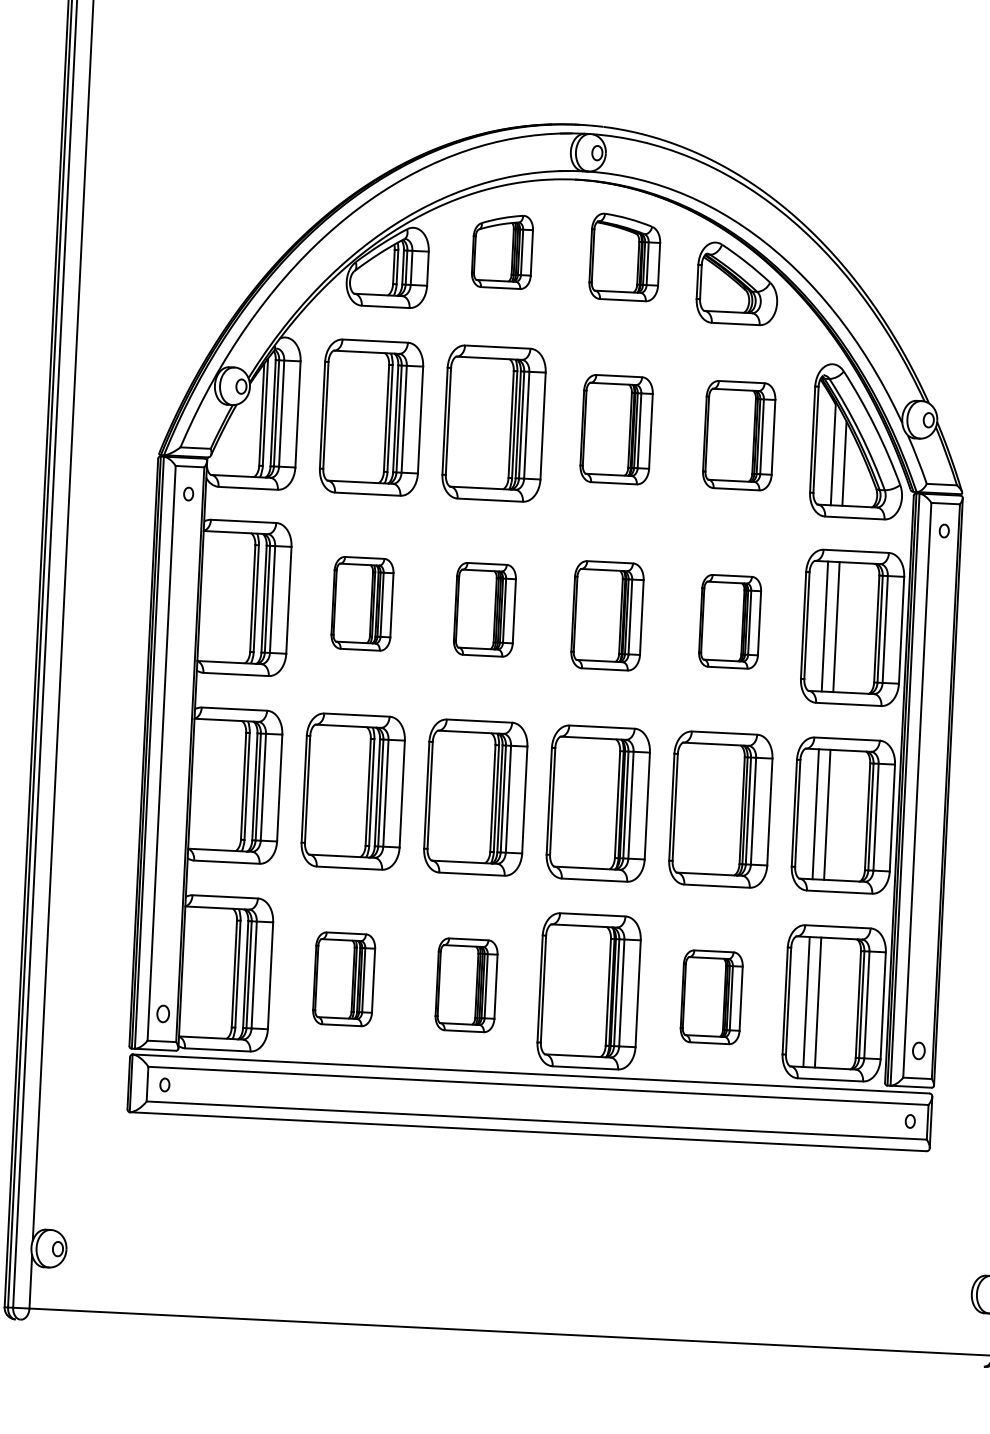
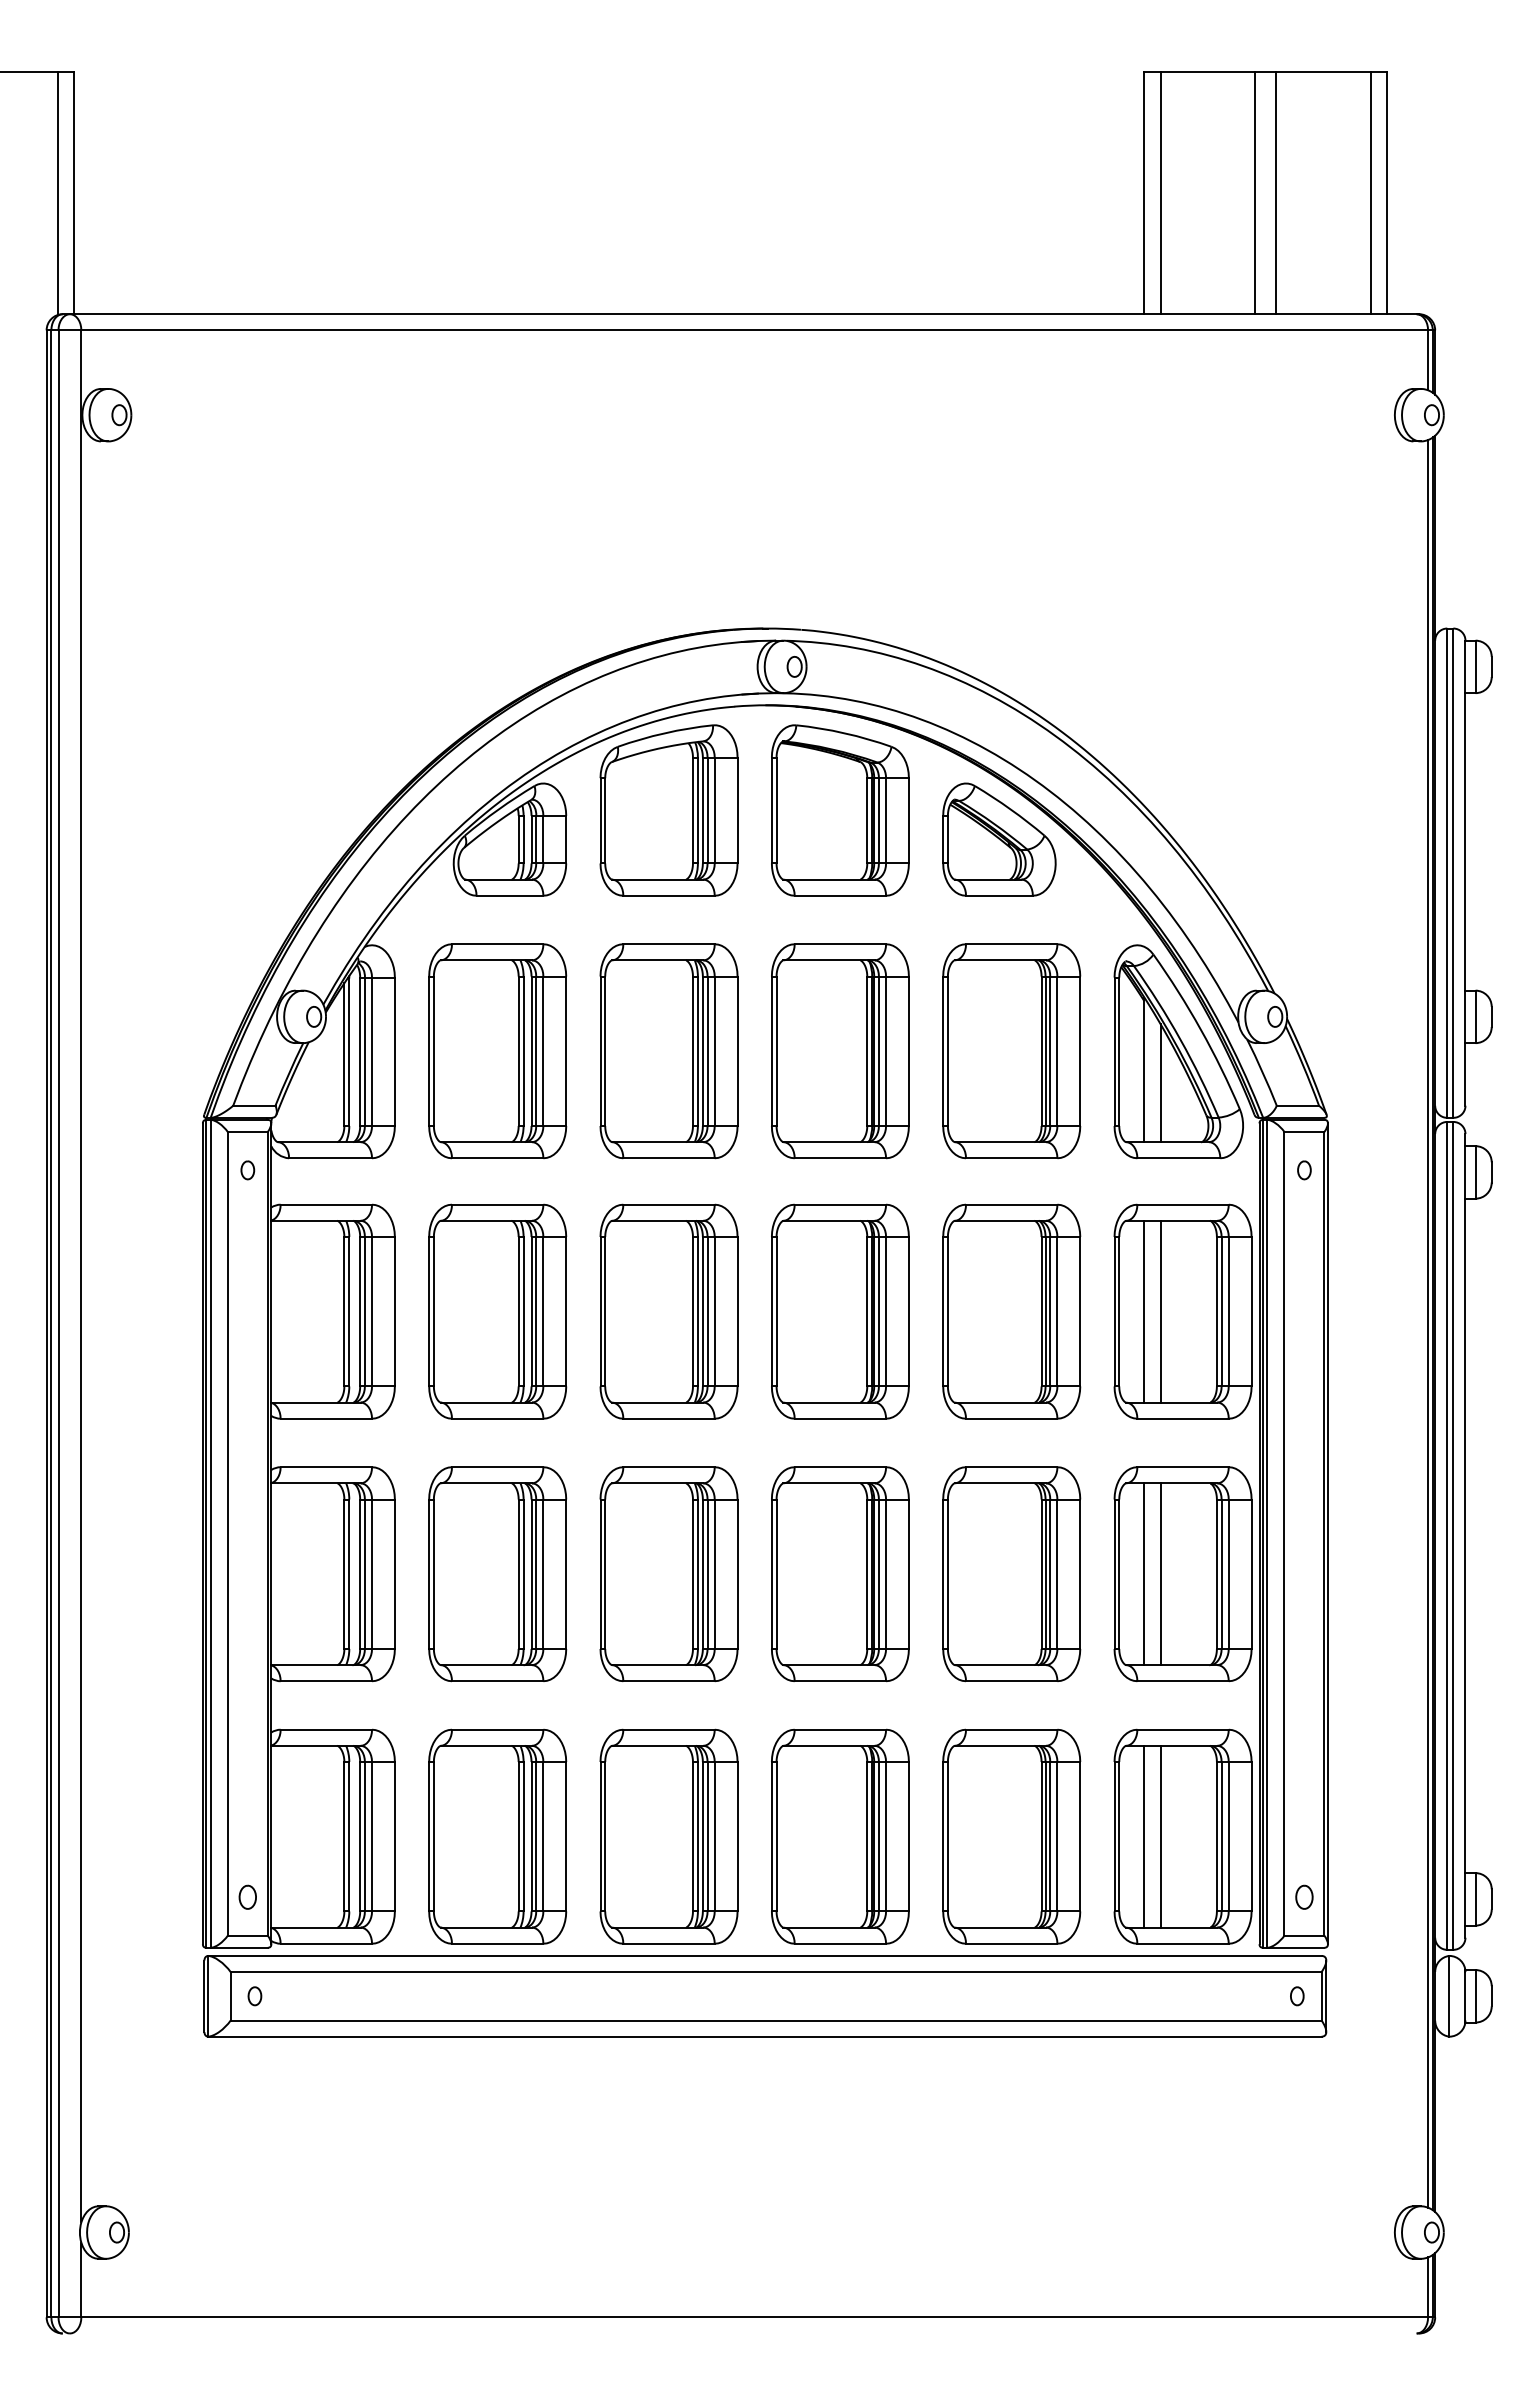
part: (502, 251) -> (668, 810), size x1.67
part: (625, 257) -> (840, 810), size x1.43
part: (616, 429) -> (840, 1051), size x1.43
part: (738, 435) -> (1011, 1051), size x1.43
part: (362, 603) -> (497, 1311), size x1.67
part: (484, 609) -> (668, 1311), size x1.67
part: (607, 615) -> (840, 1311), size x1.43
part: (729, 621) -> (1011, 1311), size x1.67
part: (343, 979) -> (497, 1836), size x1.67
part: (466, 985) -> (668, 1836), size x1.67
part: (711, 997) -> (1011, 1836), size x1.67

